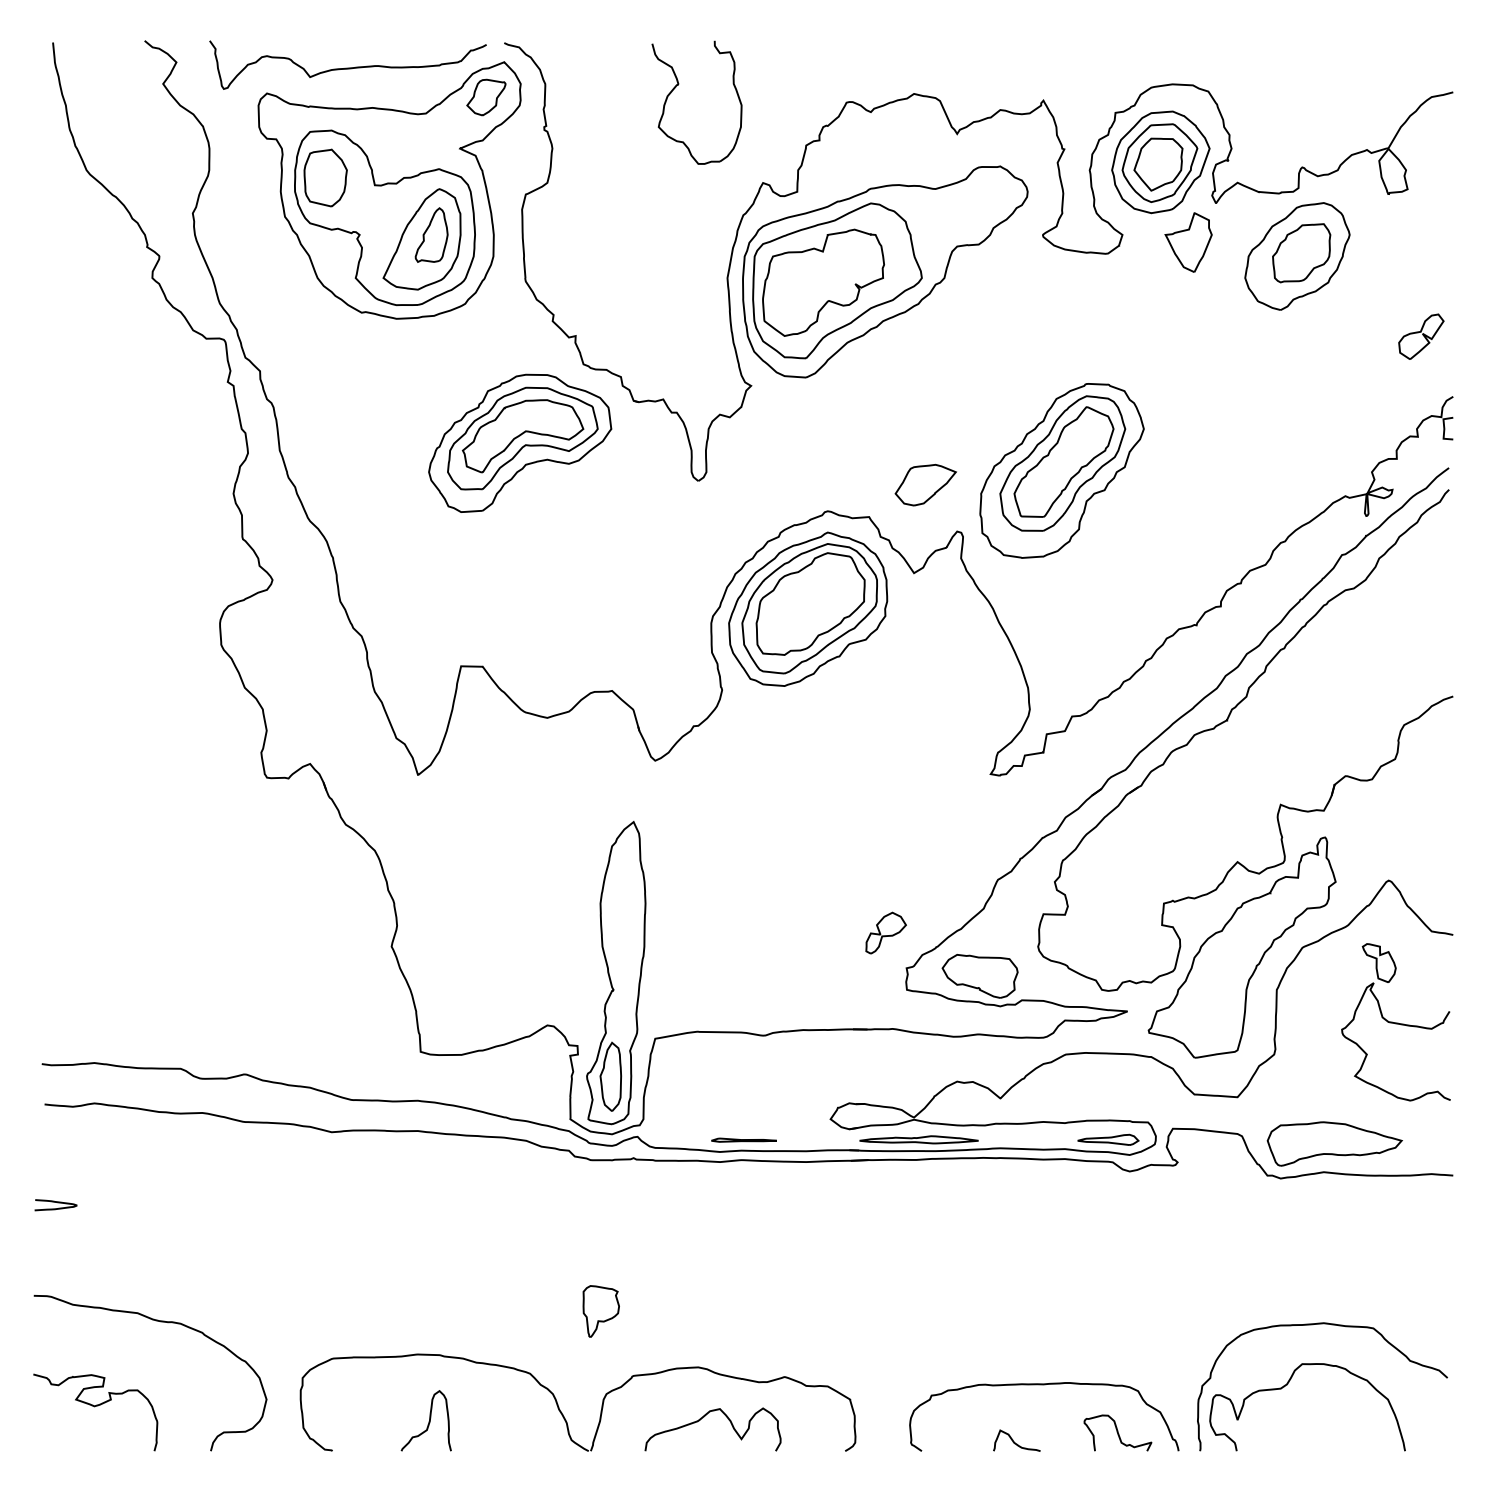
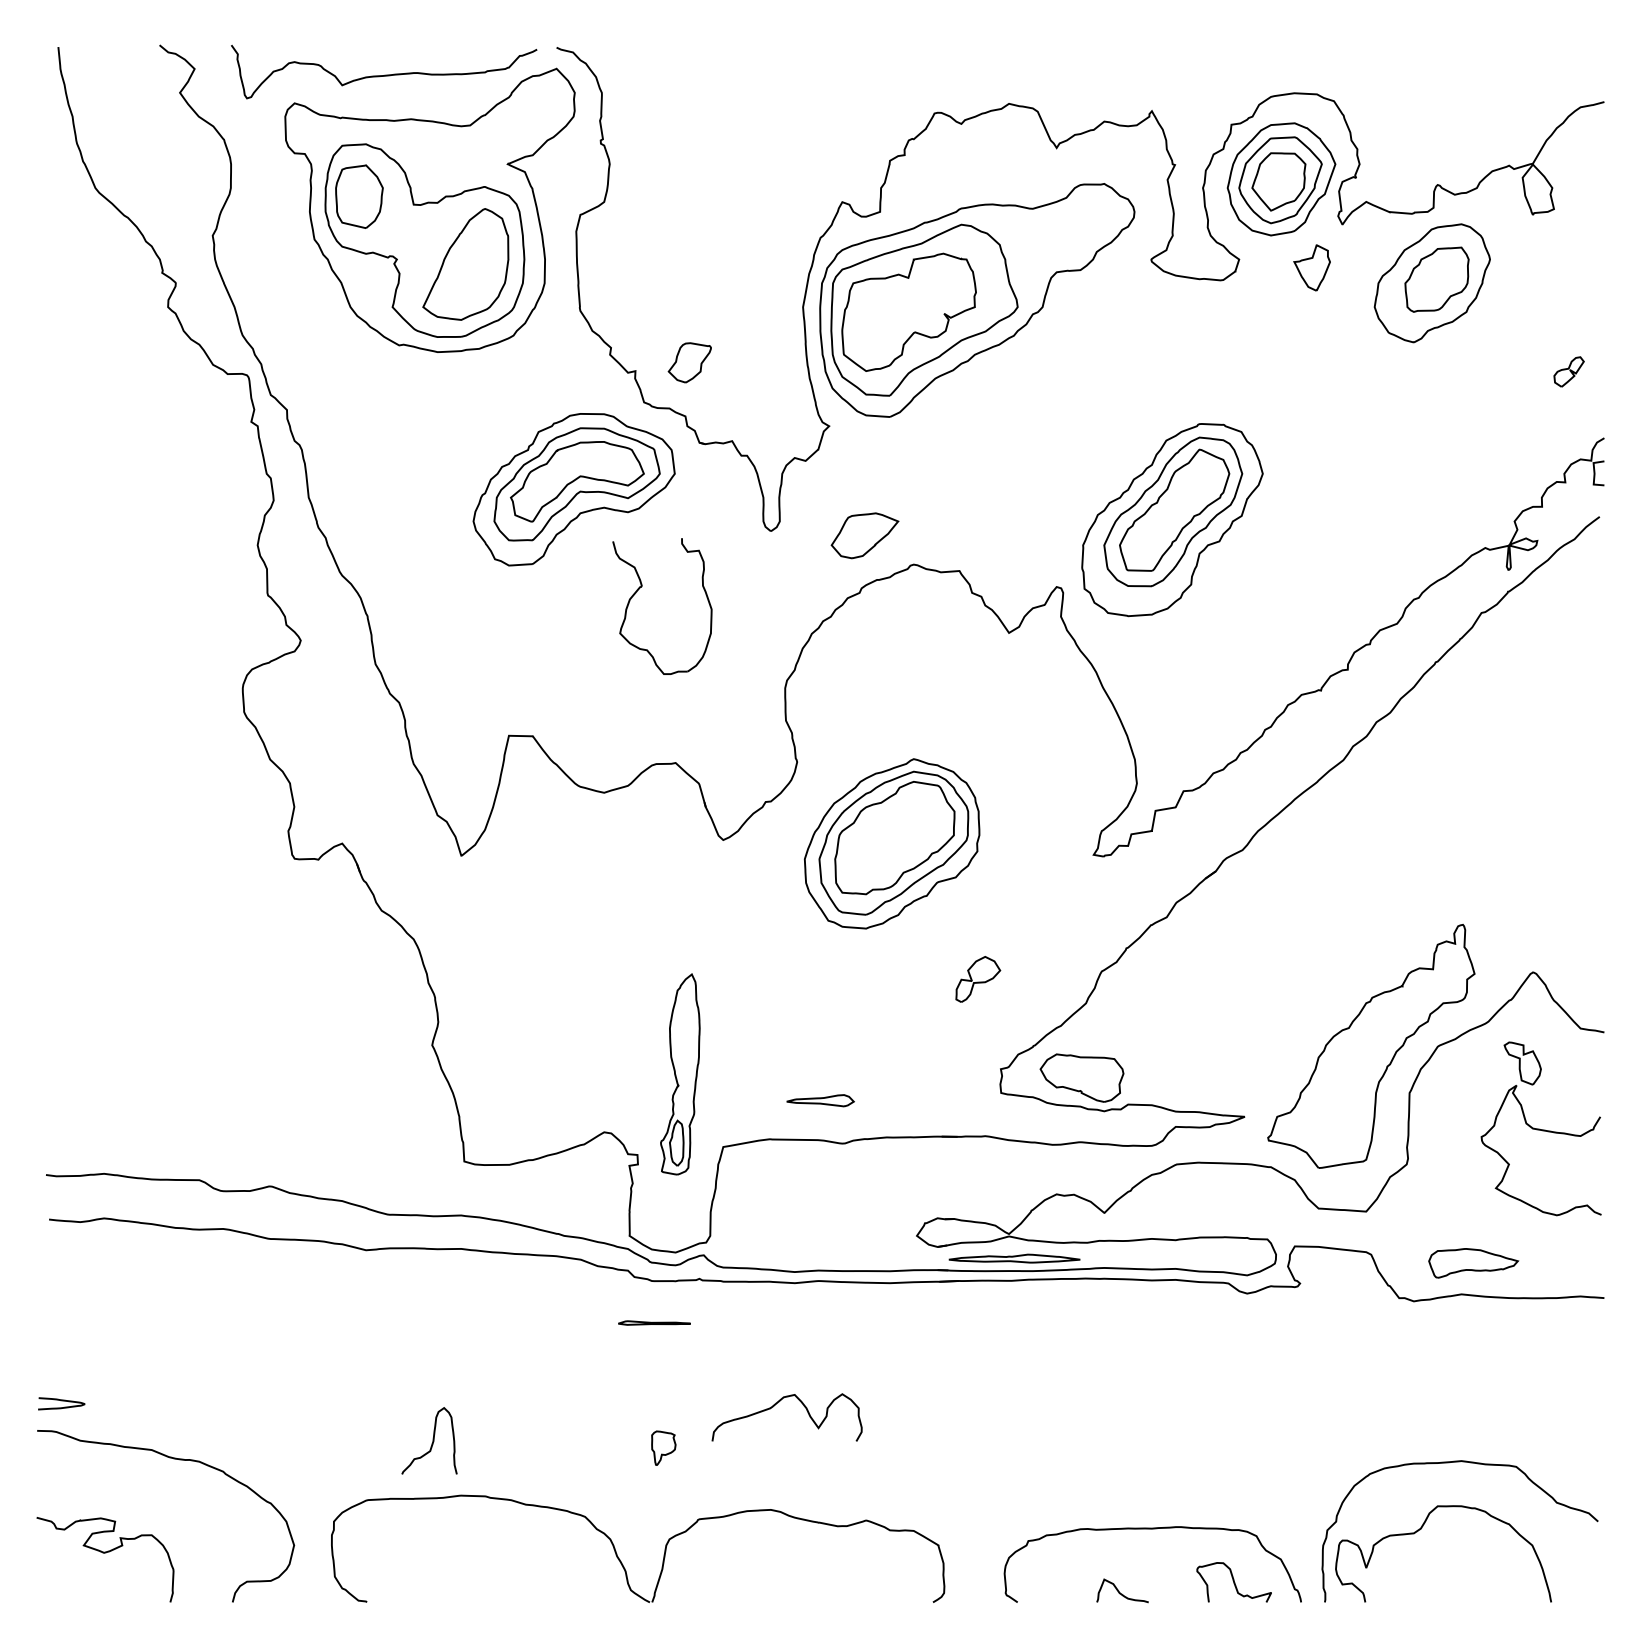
part: (678, 84) -> (642, 586), moved
part: (486, 97) -> (689, 362), moved
part: (431, 234) -> (476, 259), removed
part: (1187, 242) -> (1311, 267), size x0.7
part: (1420, 336) -> (1568, 371), size x0.6
part: (925, 484) -> (864, 535), moved
part: (807, 608) -> (891, 843), moved
part: (1227, 721) -> (1355, 796), removed
part: (886, 933) -> (978, 979), moved
part: (616, 973) -> (680, 1074), size x0.6
part: (744, 1139) -> (654, 1322), moved
part: (1108, 1139) -> (820, 1100), moved
part: (1334, 1144) -> (1473, 1263), size x0.6
curve: (55, 1203) -> (61, 1401), moved
part: (601, 1311) -> (663, 1448), size x0.6
curve: (702, 1418) -> (775, 1405), moved
curve: (429, 1420) -> (432, 1440), moved

